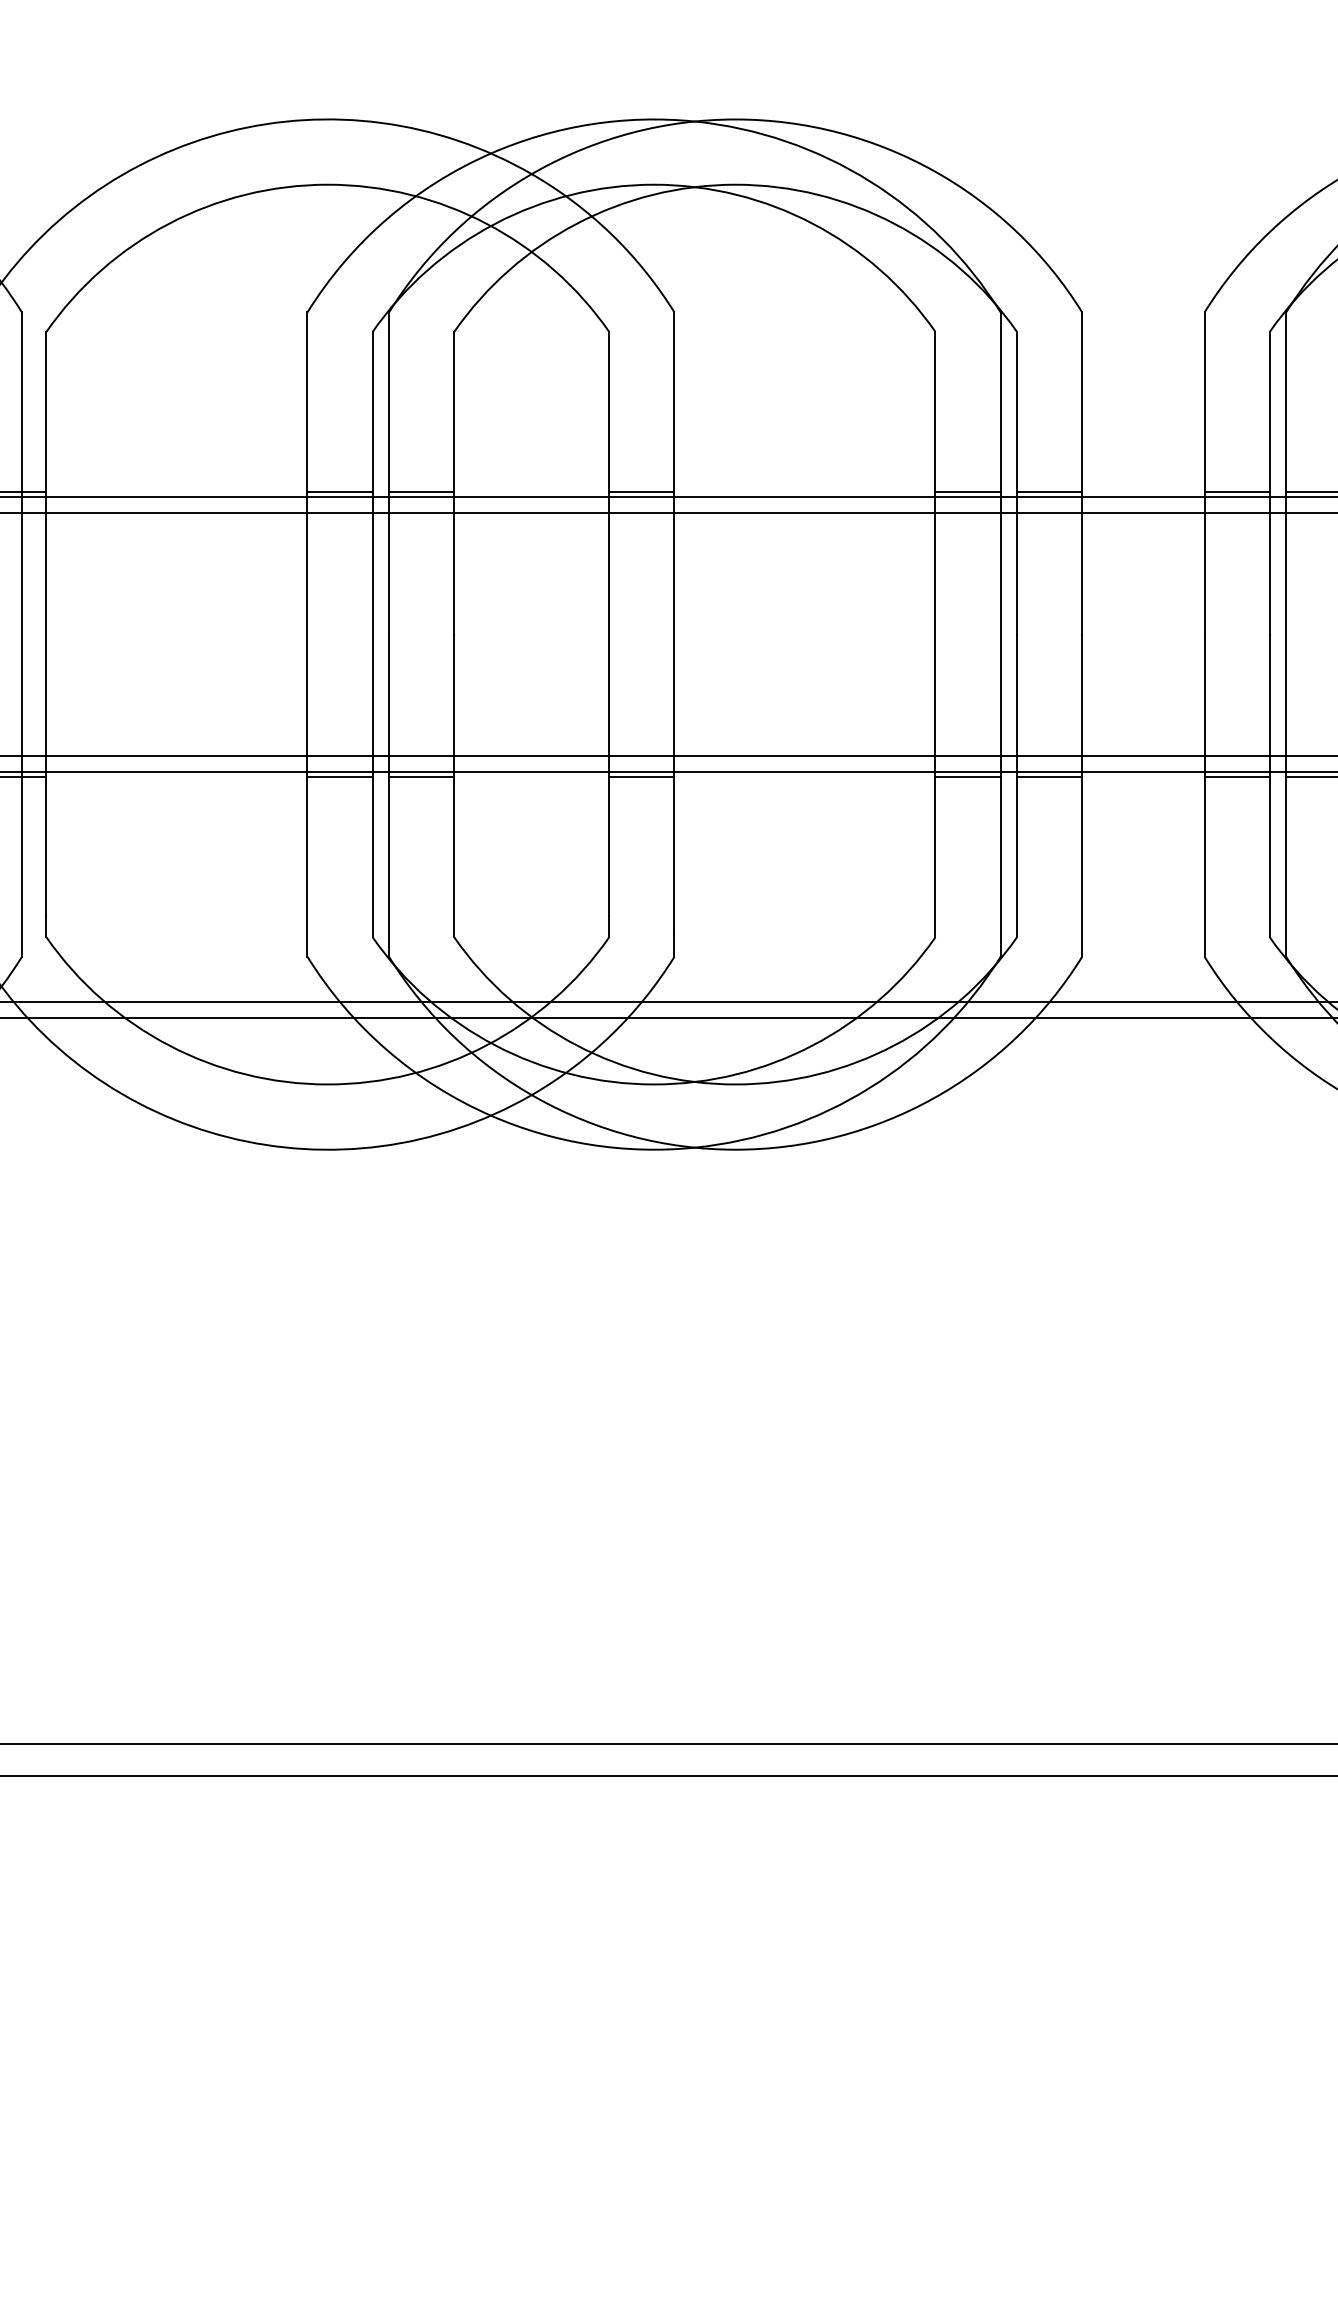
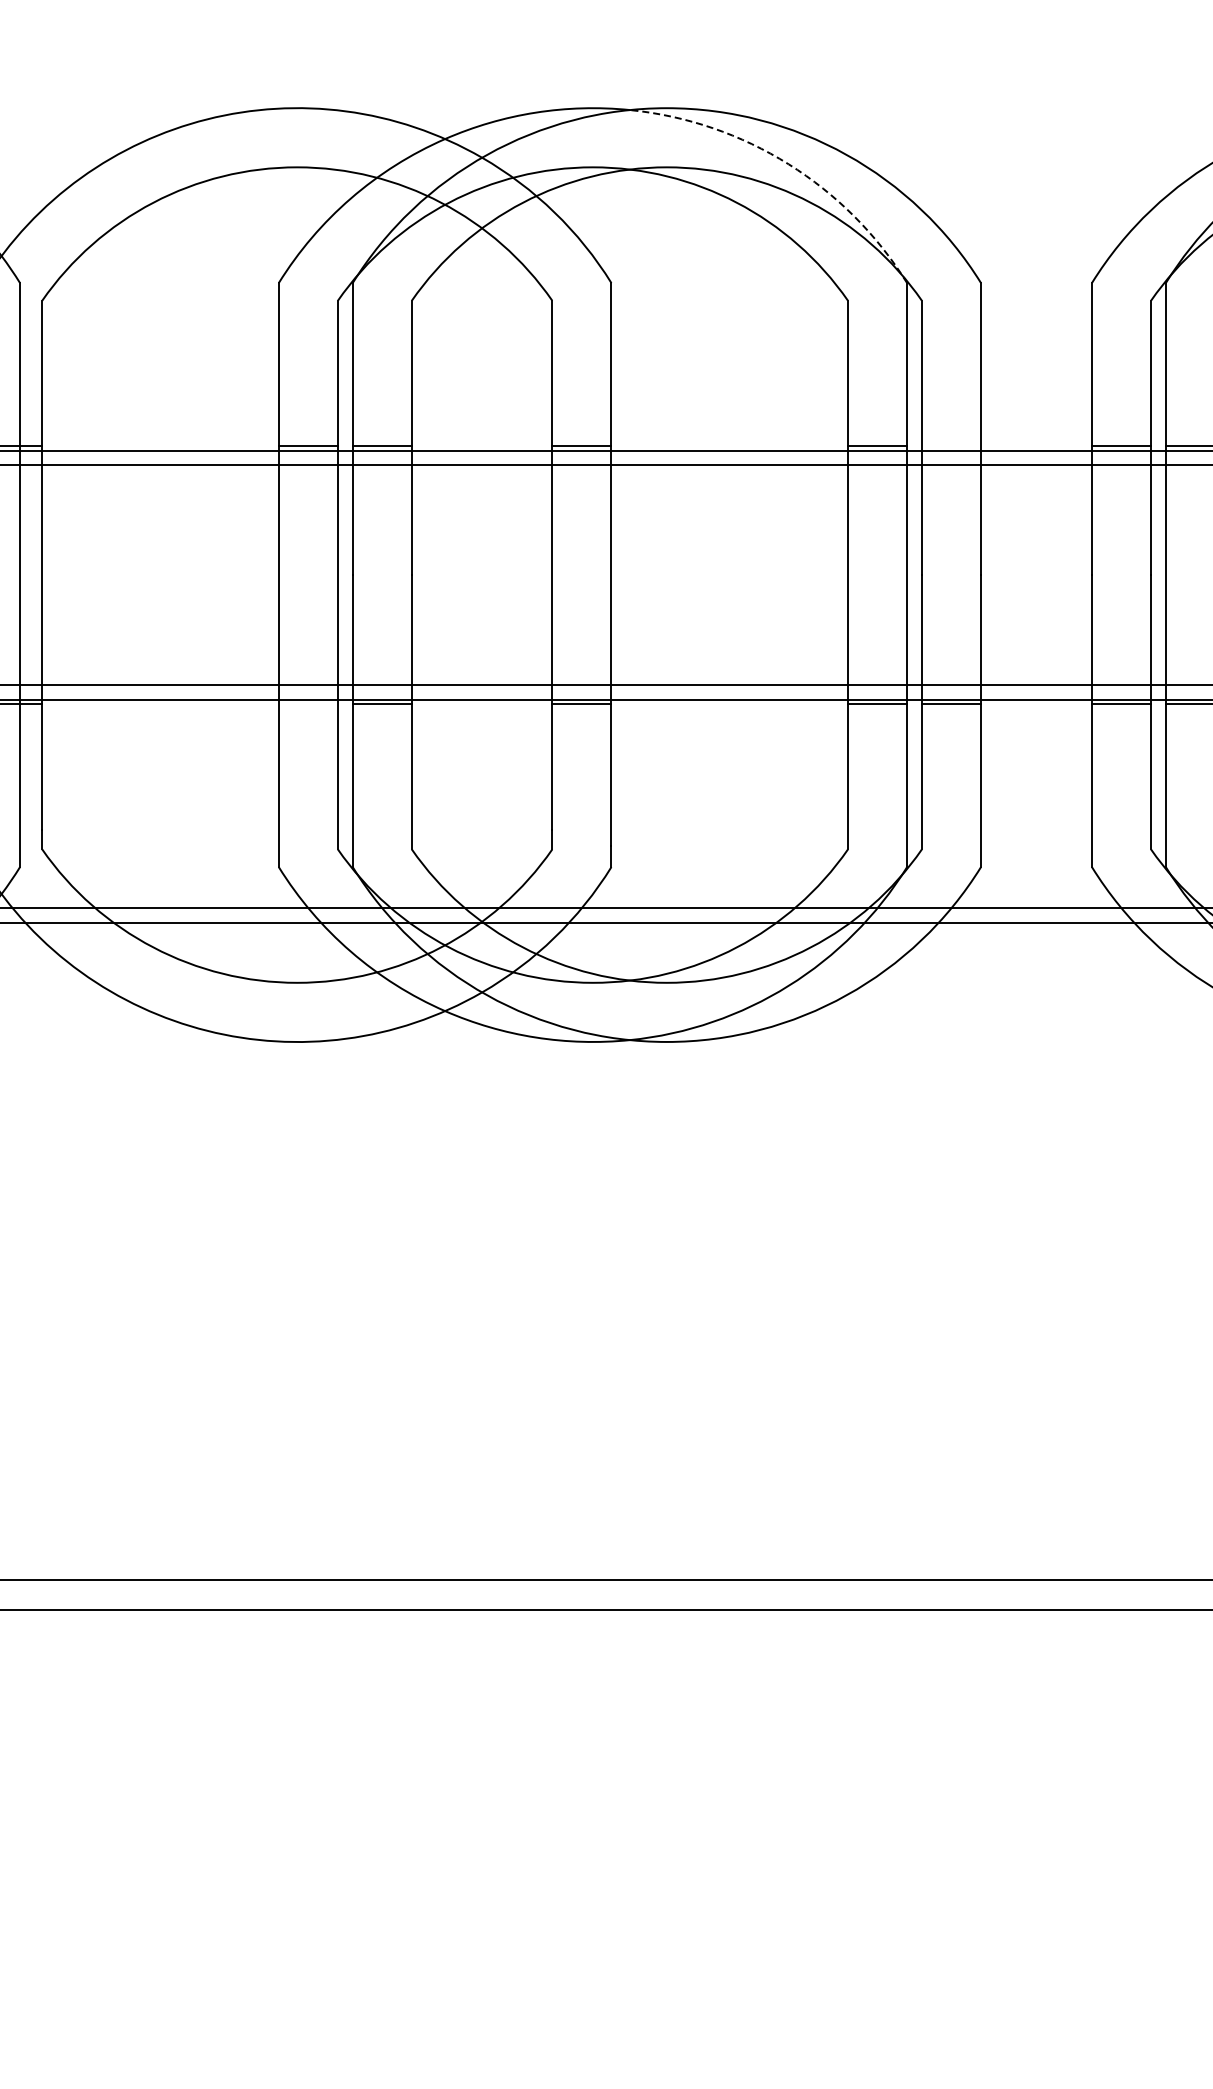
arc: (869, 181) -> (788, 164), solid -> dashed
line: (1049, 491) -> (951, 445), removed
line: (339, 777) -> (307, 704), removed

